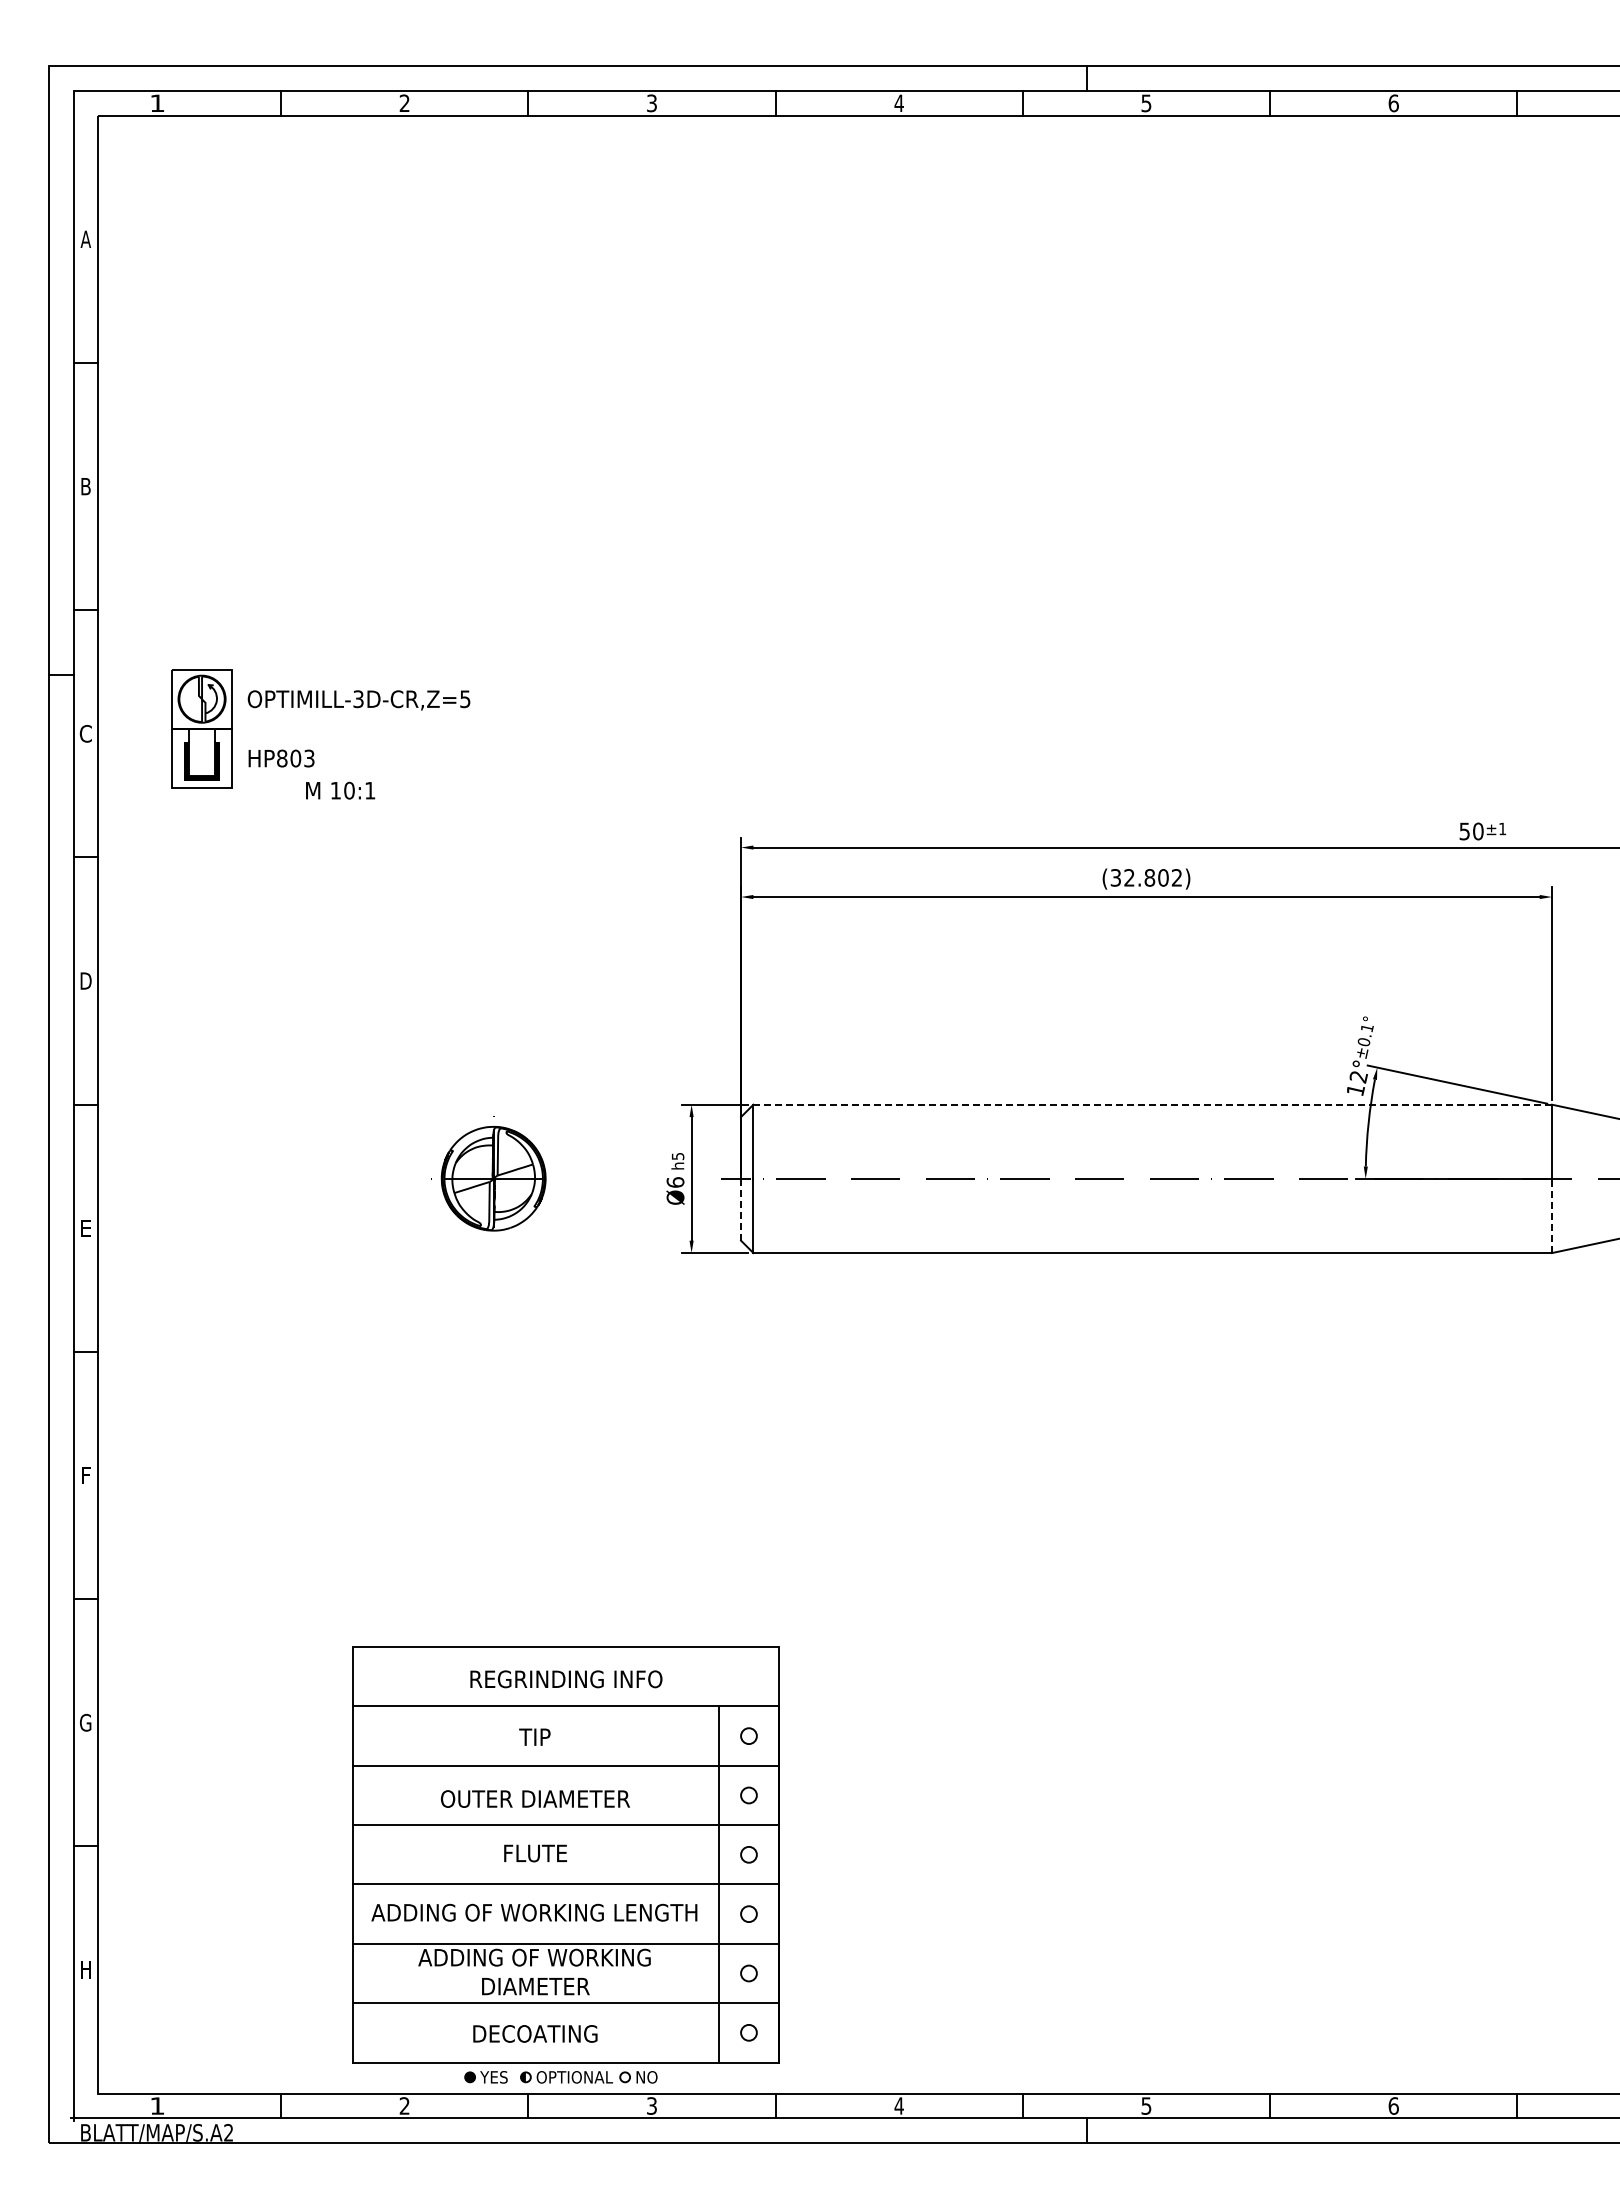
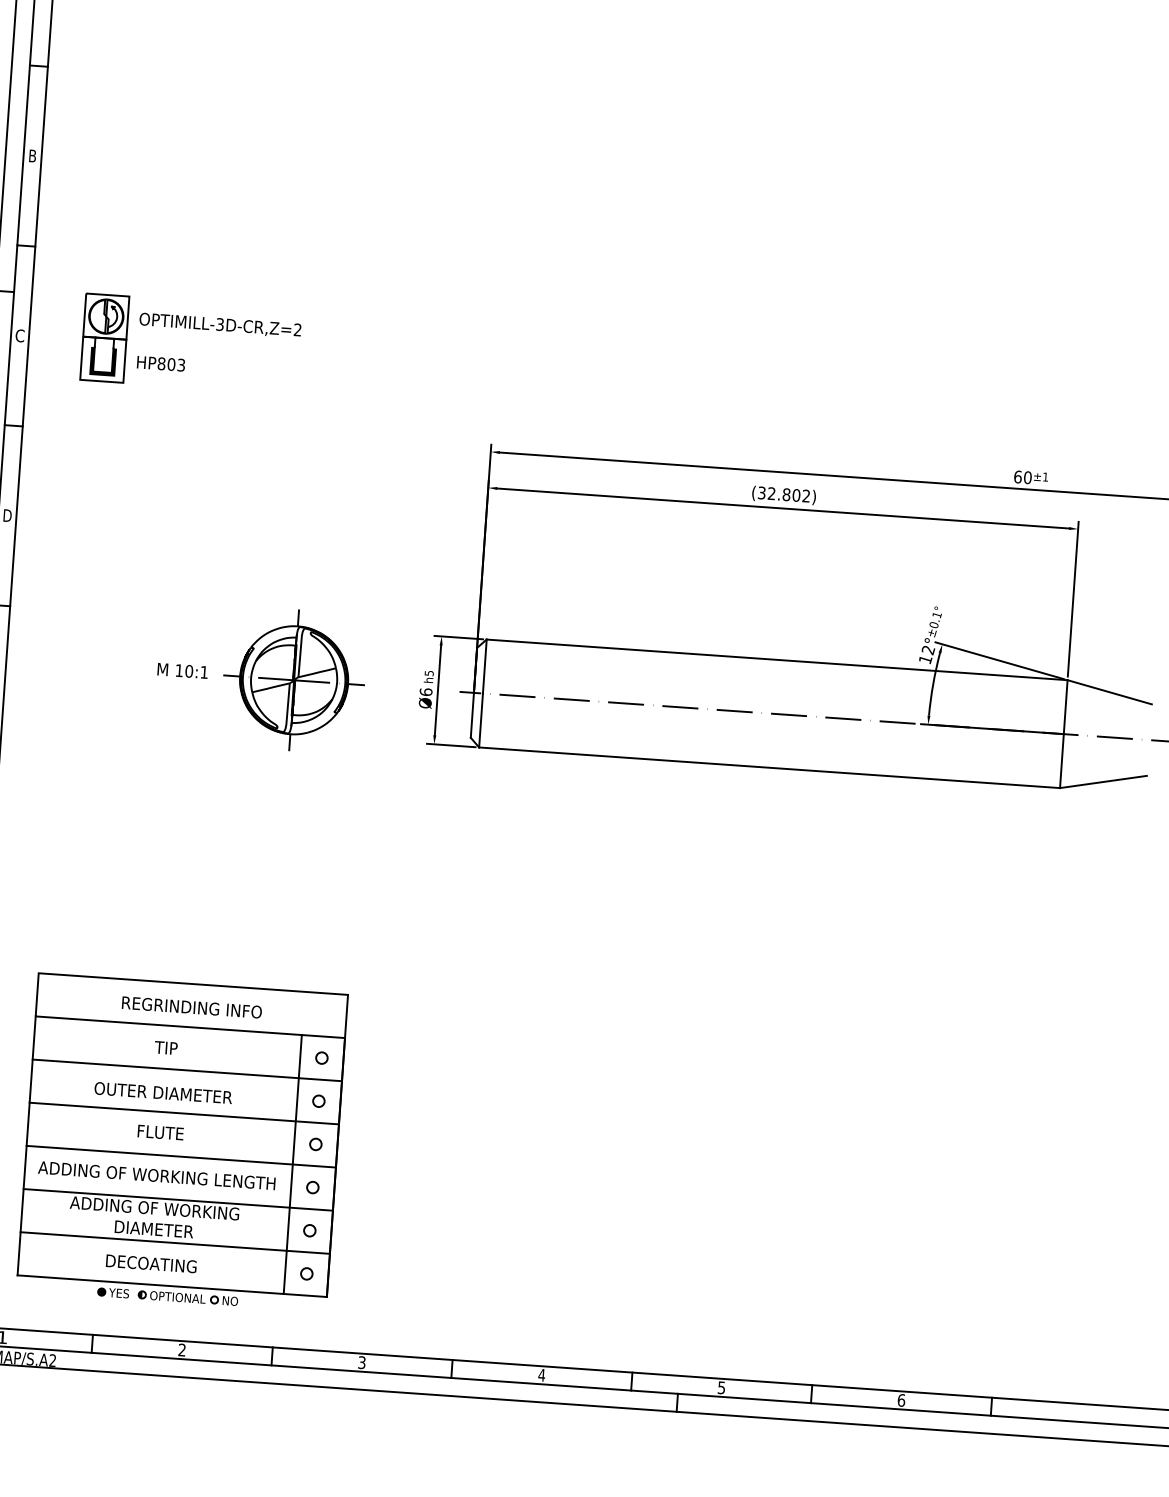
text: (465, 699) -> (297, 330), OPTIMILL-3D-CR,Z=5 -> OPTIMILL-3D-CR,Z=2
text: (340, 790) -> (182, 670), moved
text: (1464, 831) -> (1017, 477), 50 -> 60
line: (1153, 1104) -> (777, 659), dashed -> solid
part: (493, 1178) -> (293, 680), size x1.43
line: (741, 1209) -> (472, 715), dashed -> solid
line: (1552, 1215) -> (1062, 760), dashed -> solid
part: (565, 1864) -> (181, 1142), moved

